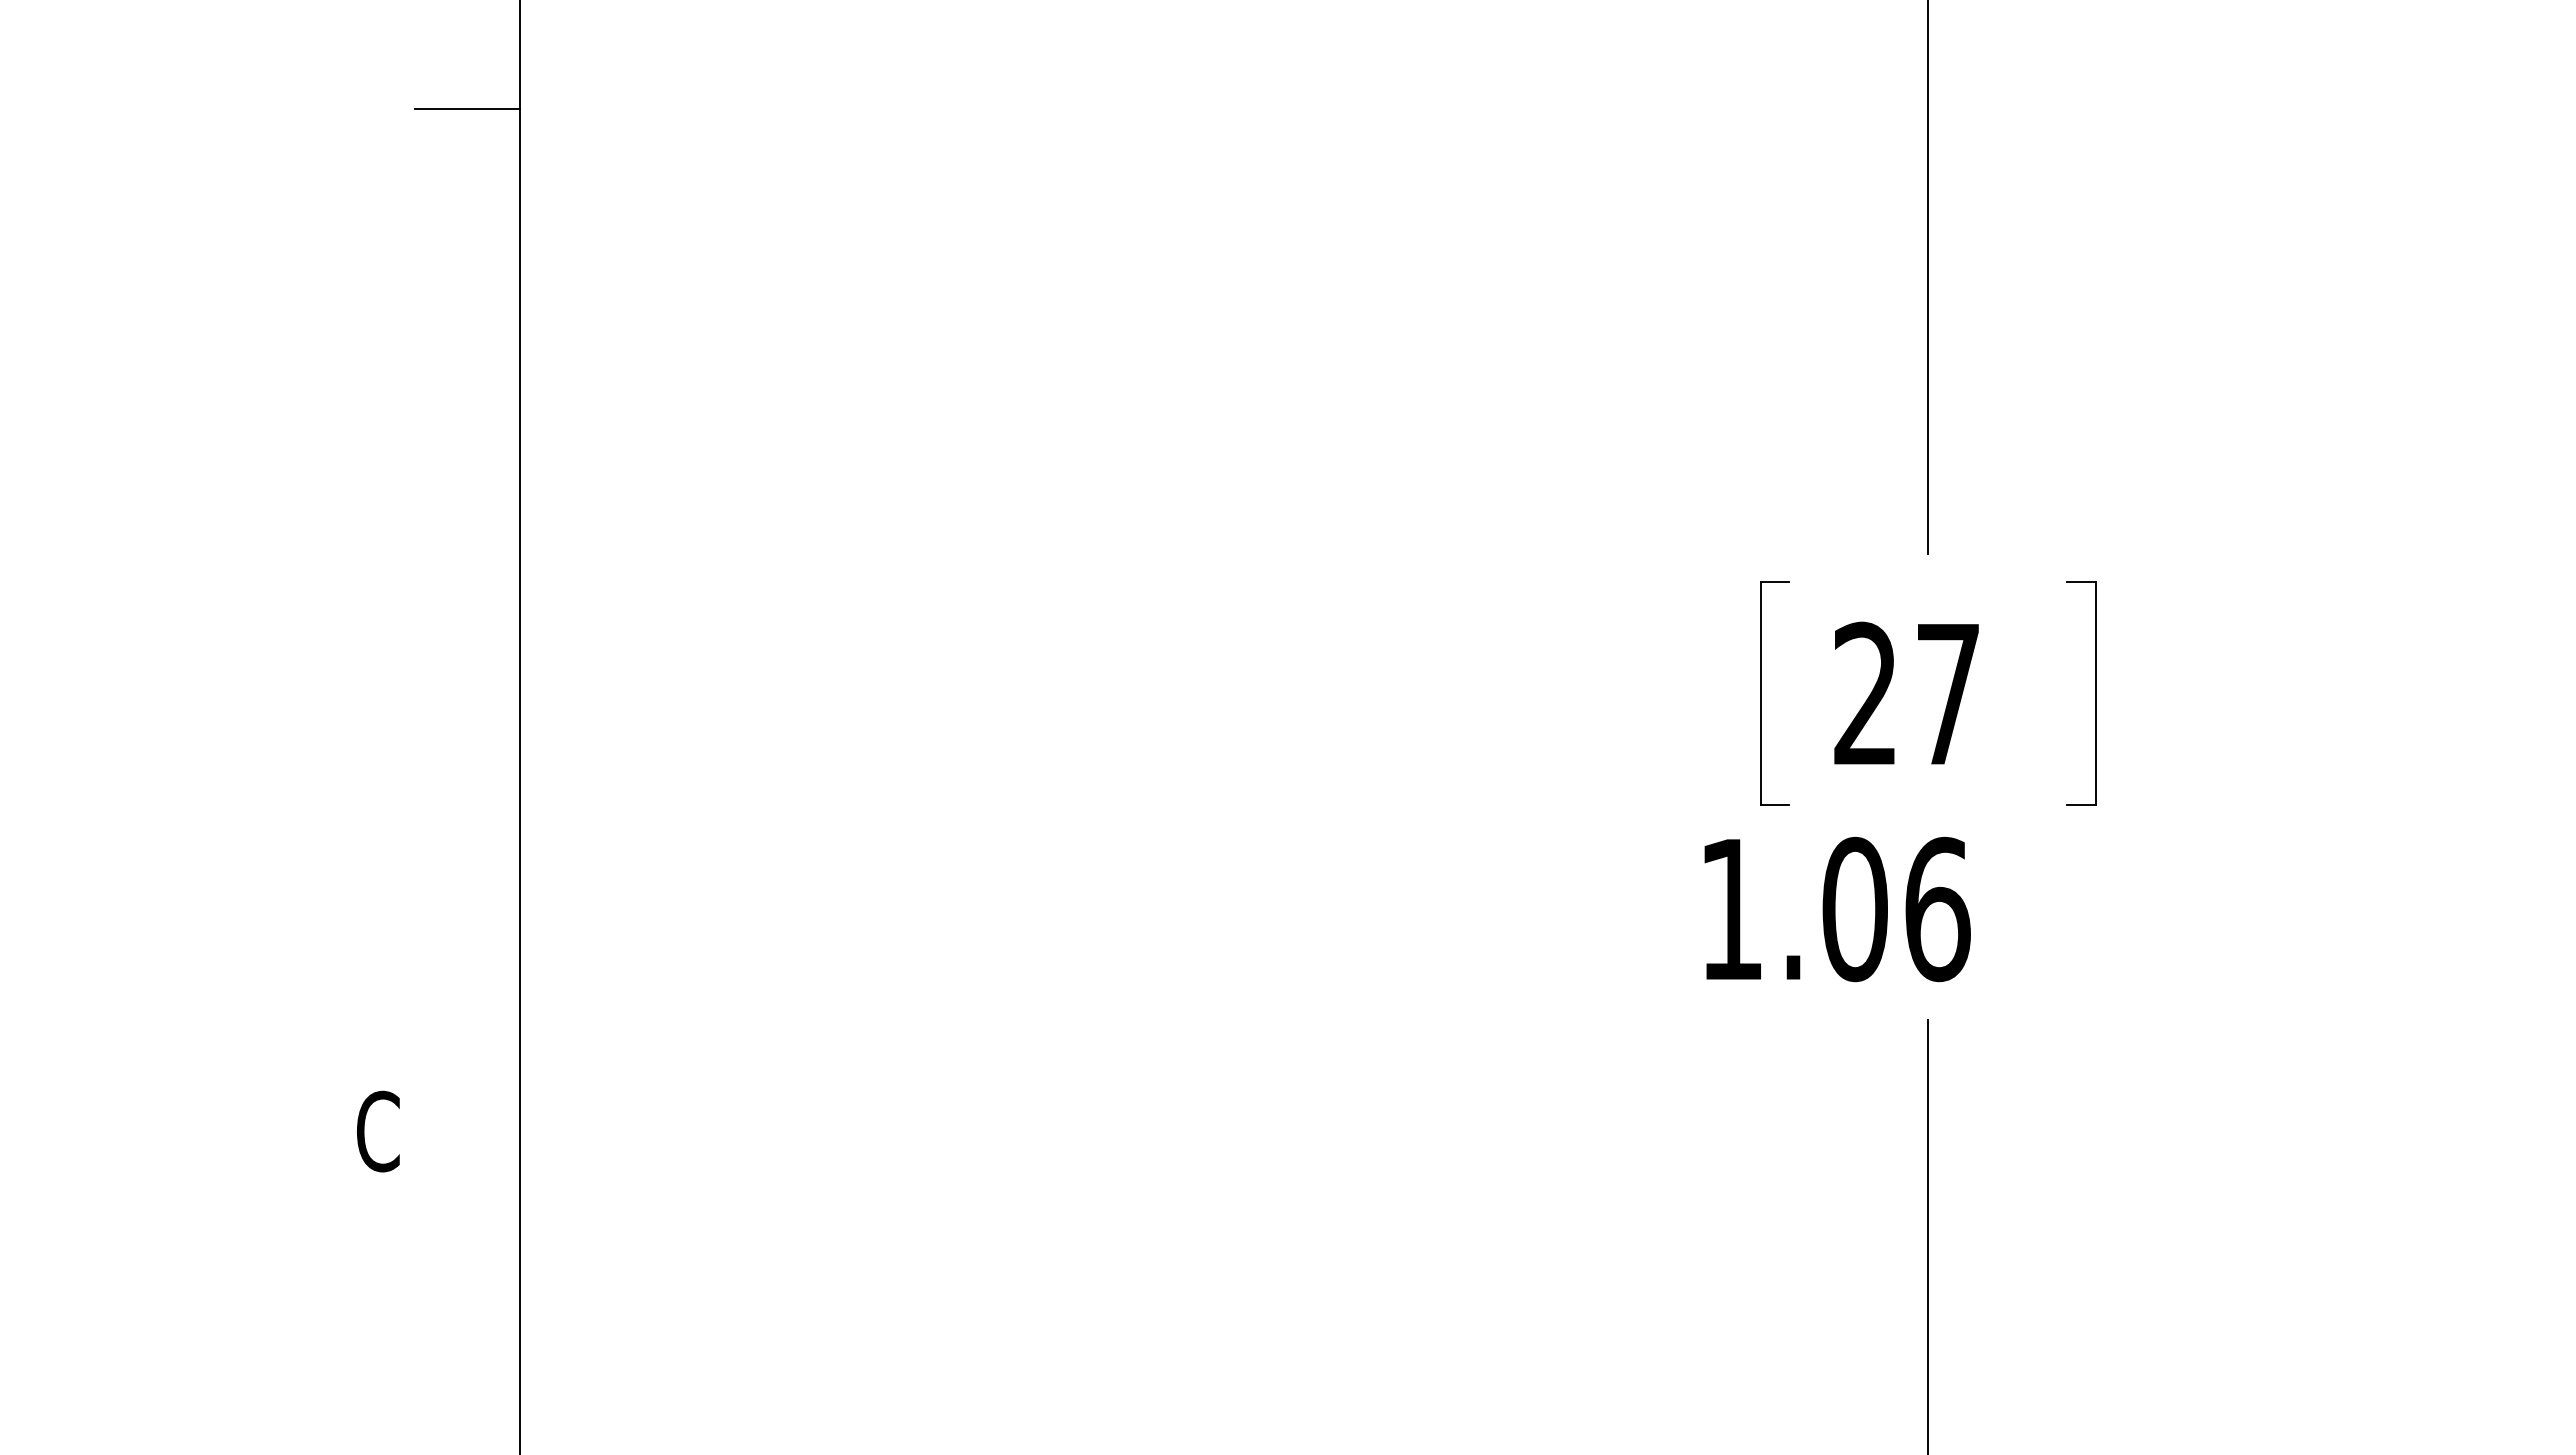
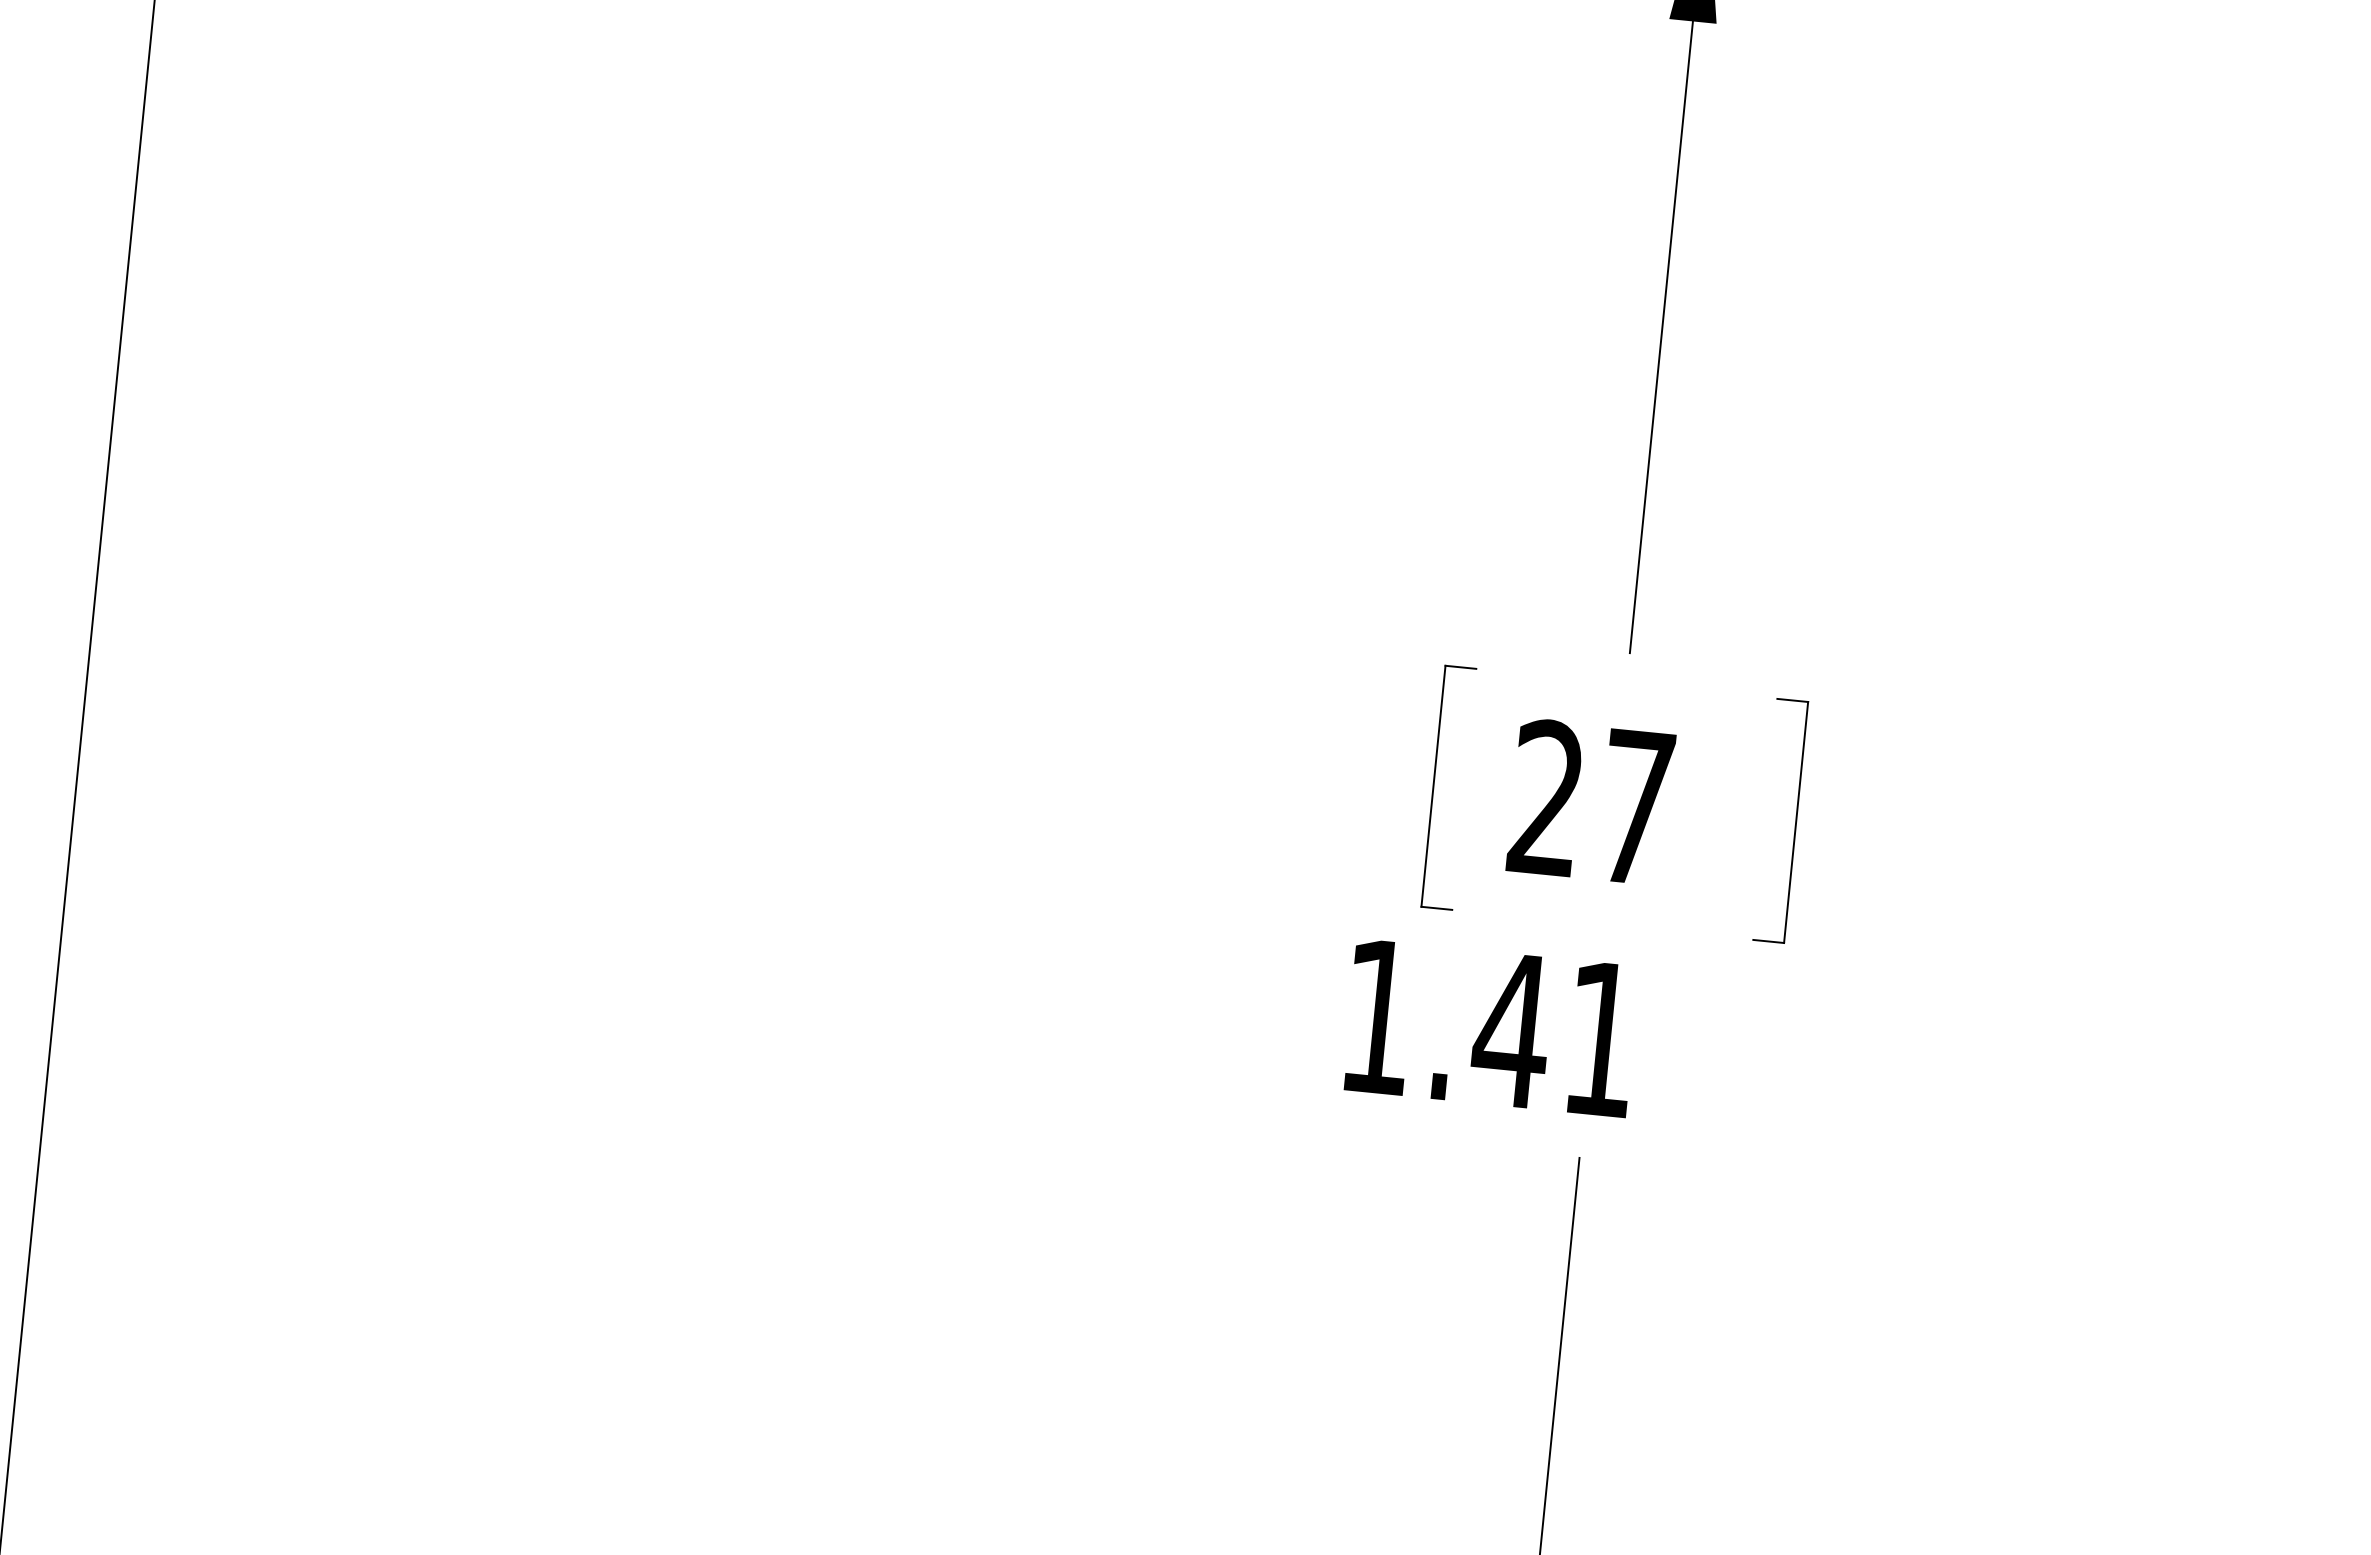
line: (467, 109) -> (95, 14), removed
text: (1895, 909) -> (1555, 1034), 1.06 -> 1.41

